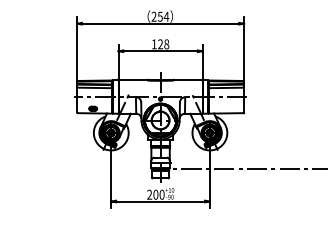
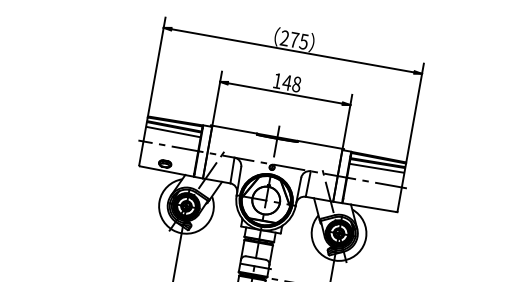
text: (163, 16) -> (299, 40), 254 -> 275
text: (160, 44) -> (287, 82), 128 -> 148

